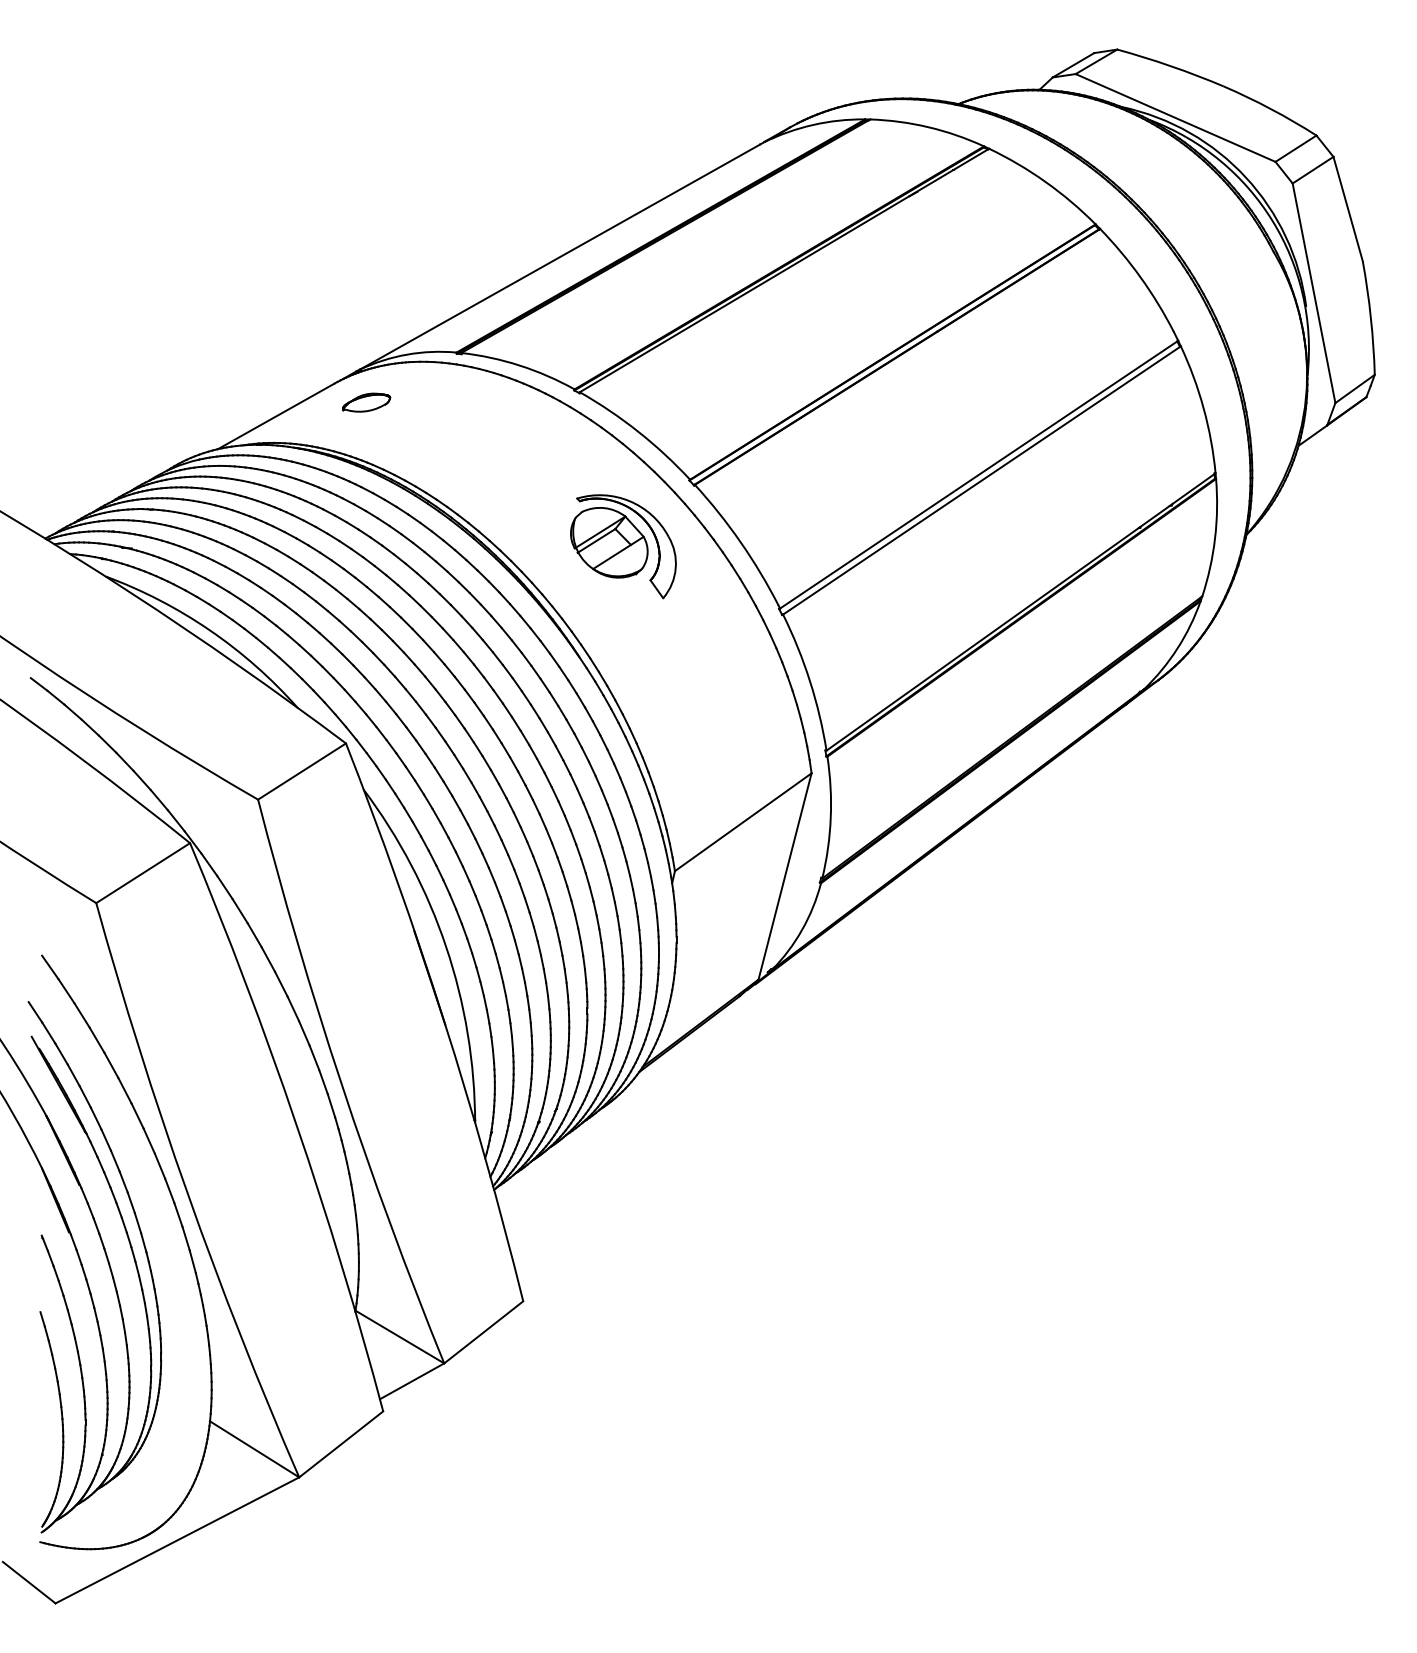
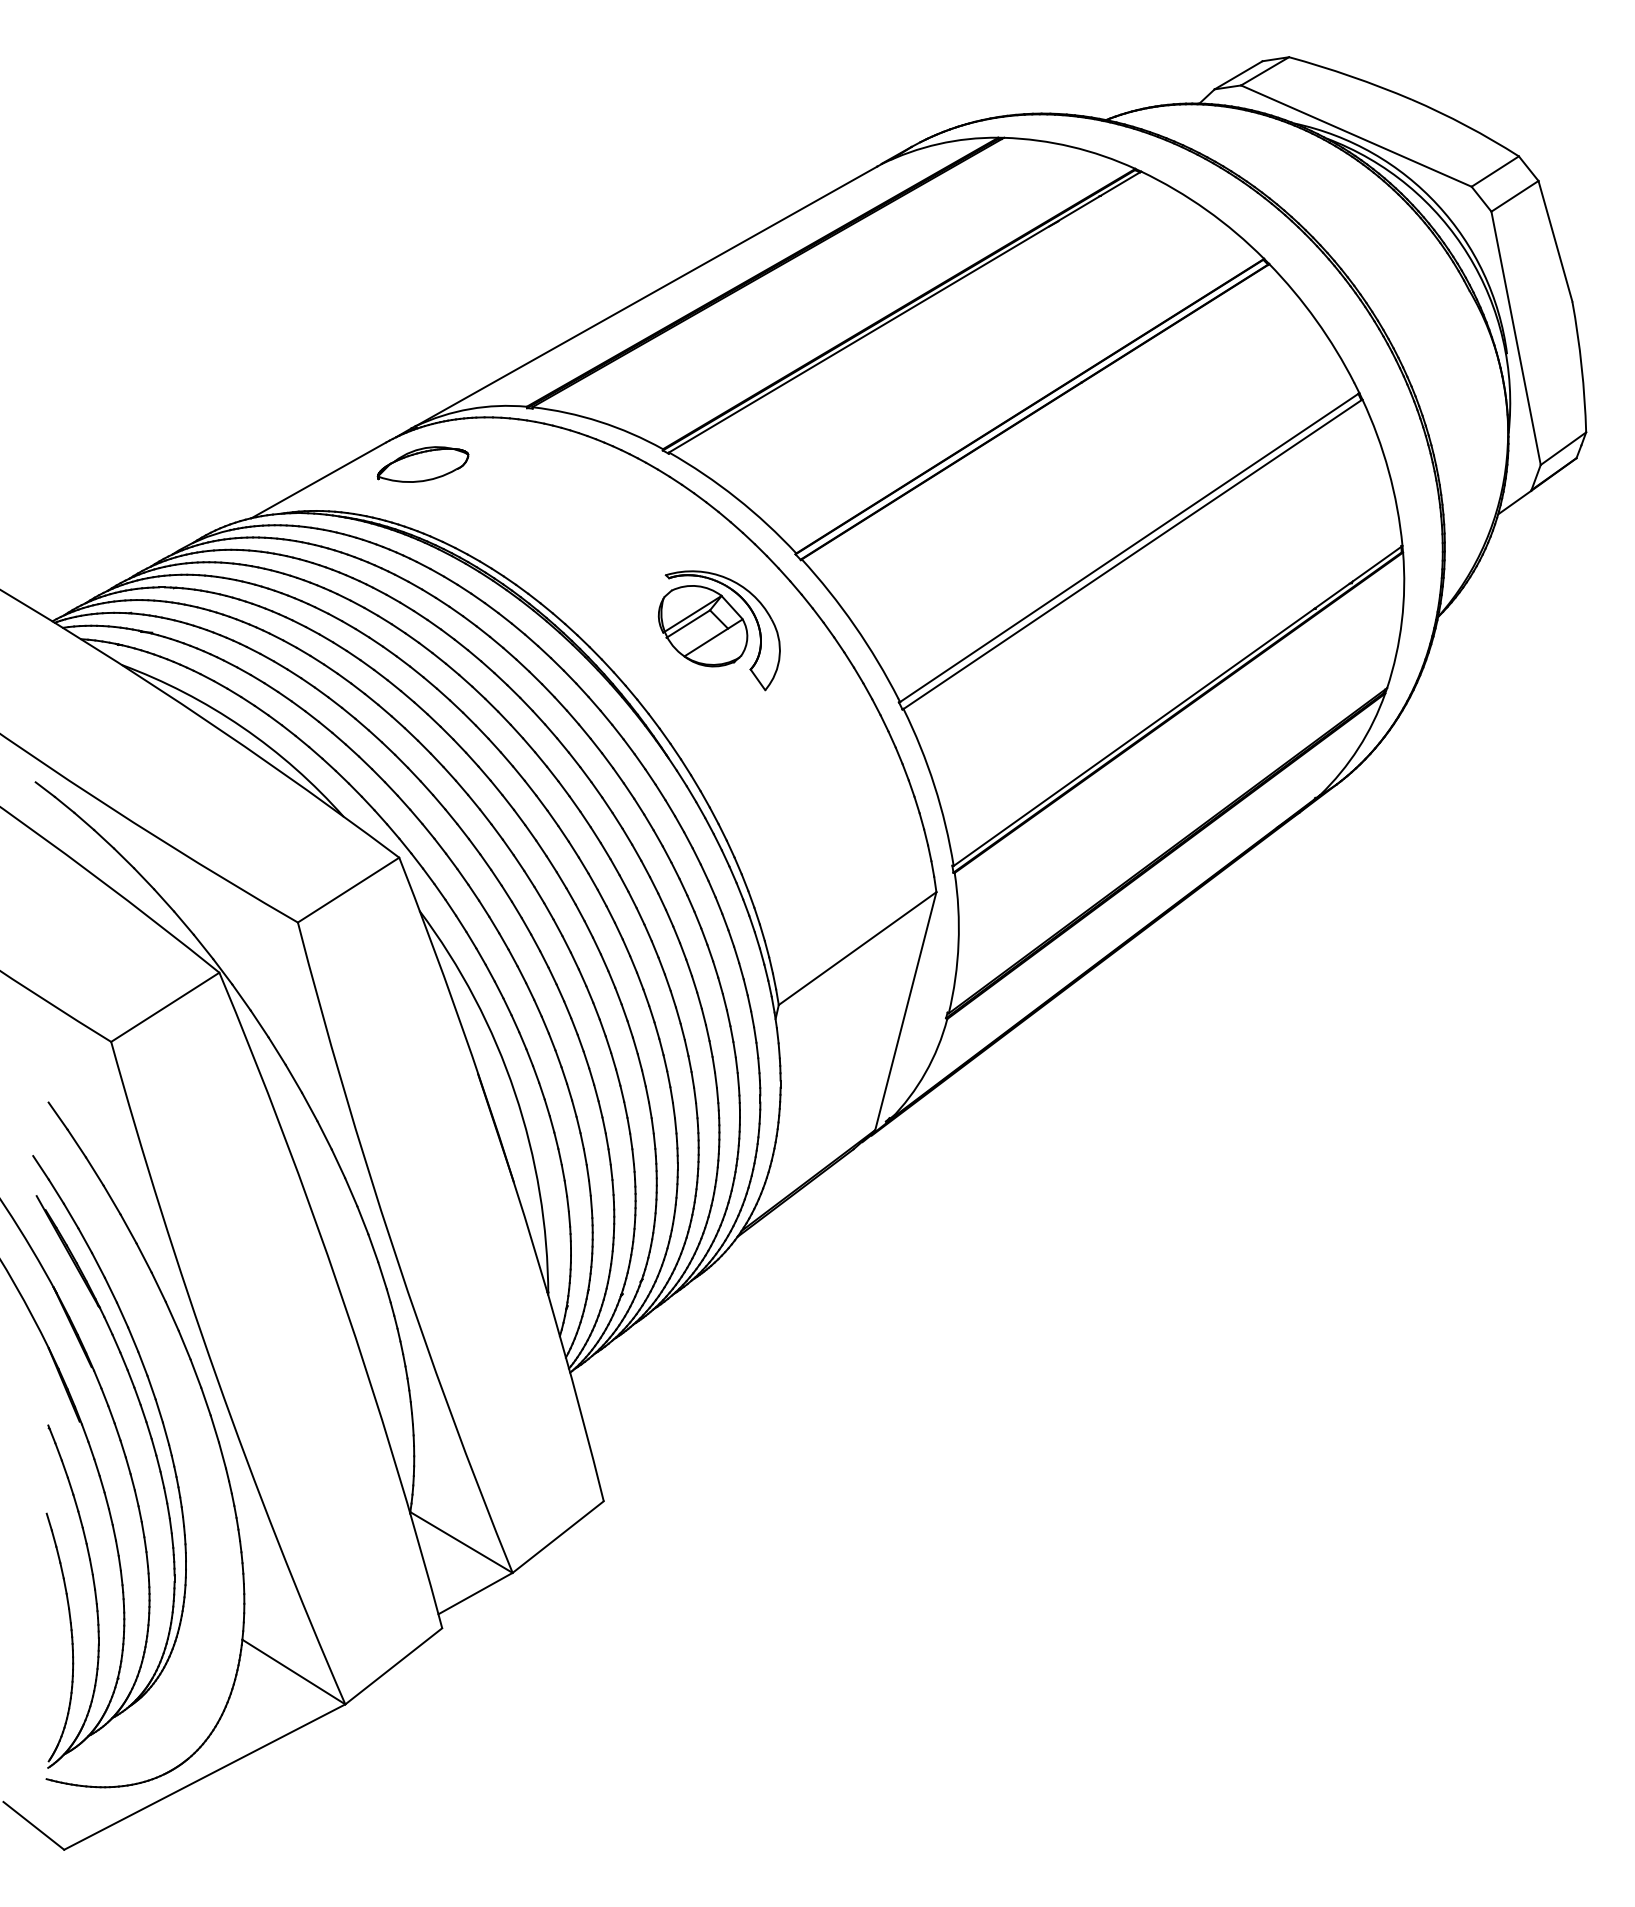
part: (366, 402) -> (422, 464), size x1.67

